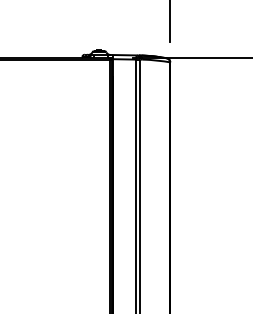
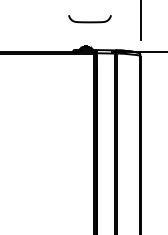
part: (104, 14) -> (90, 19), added

